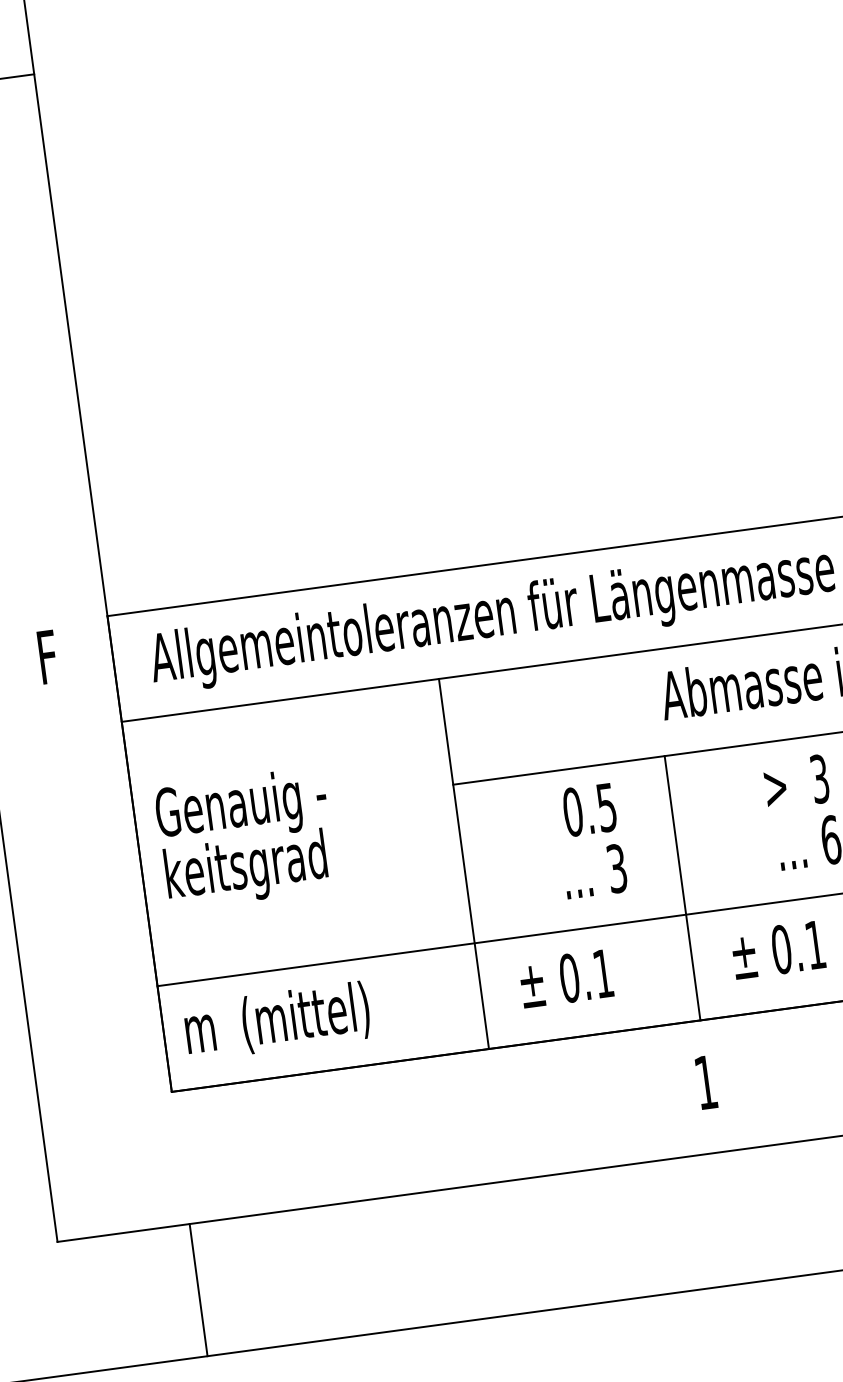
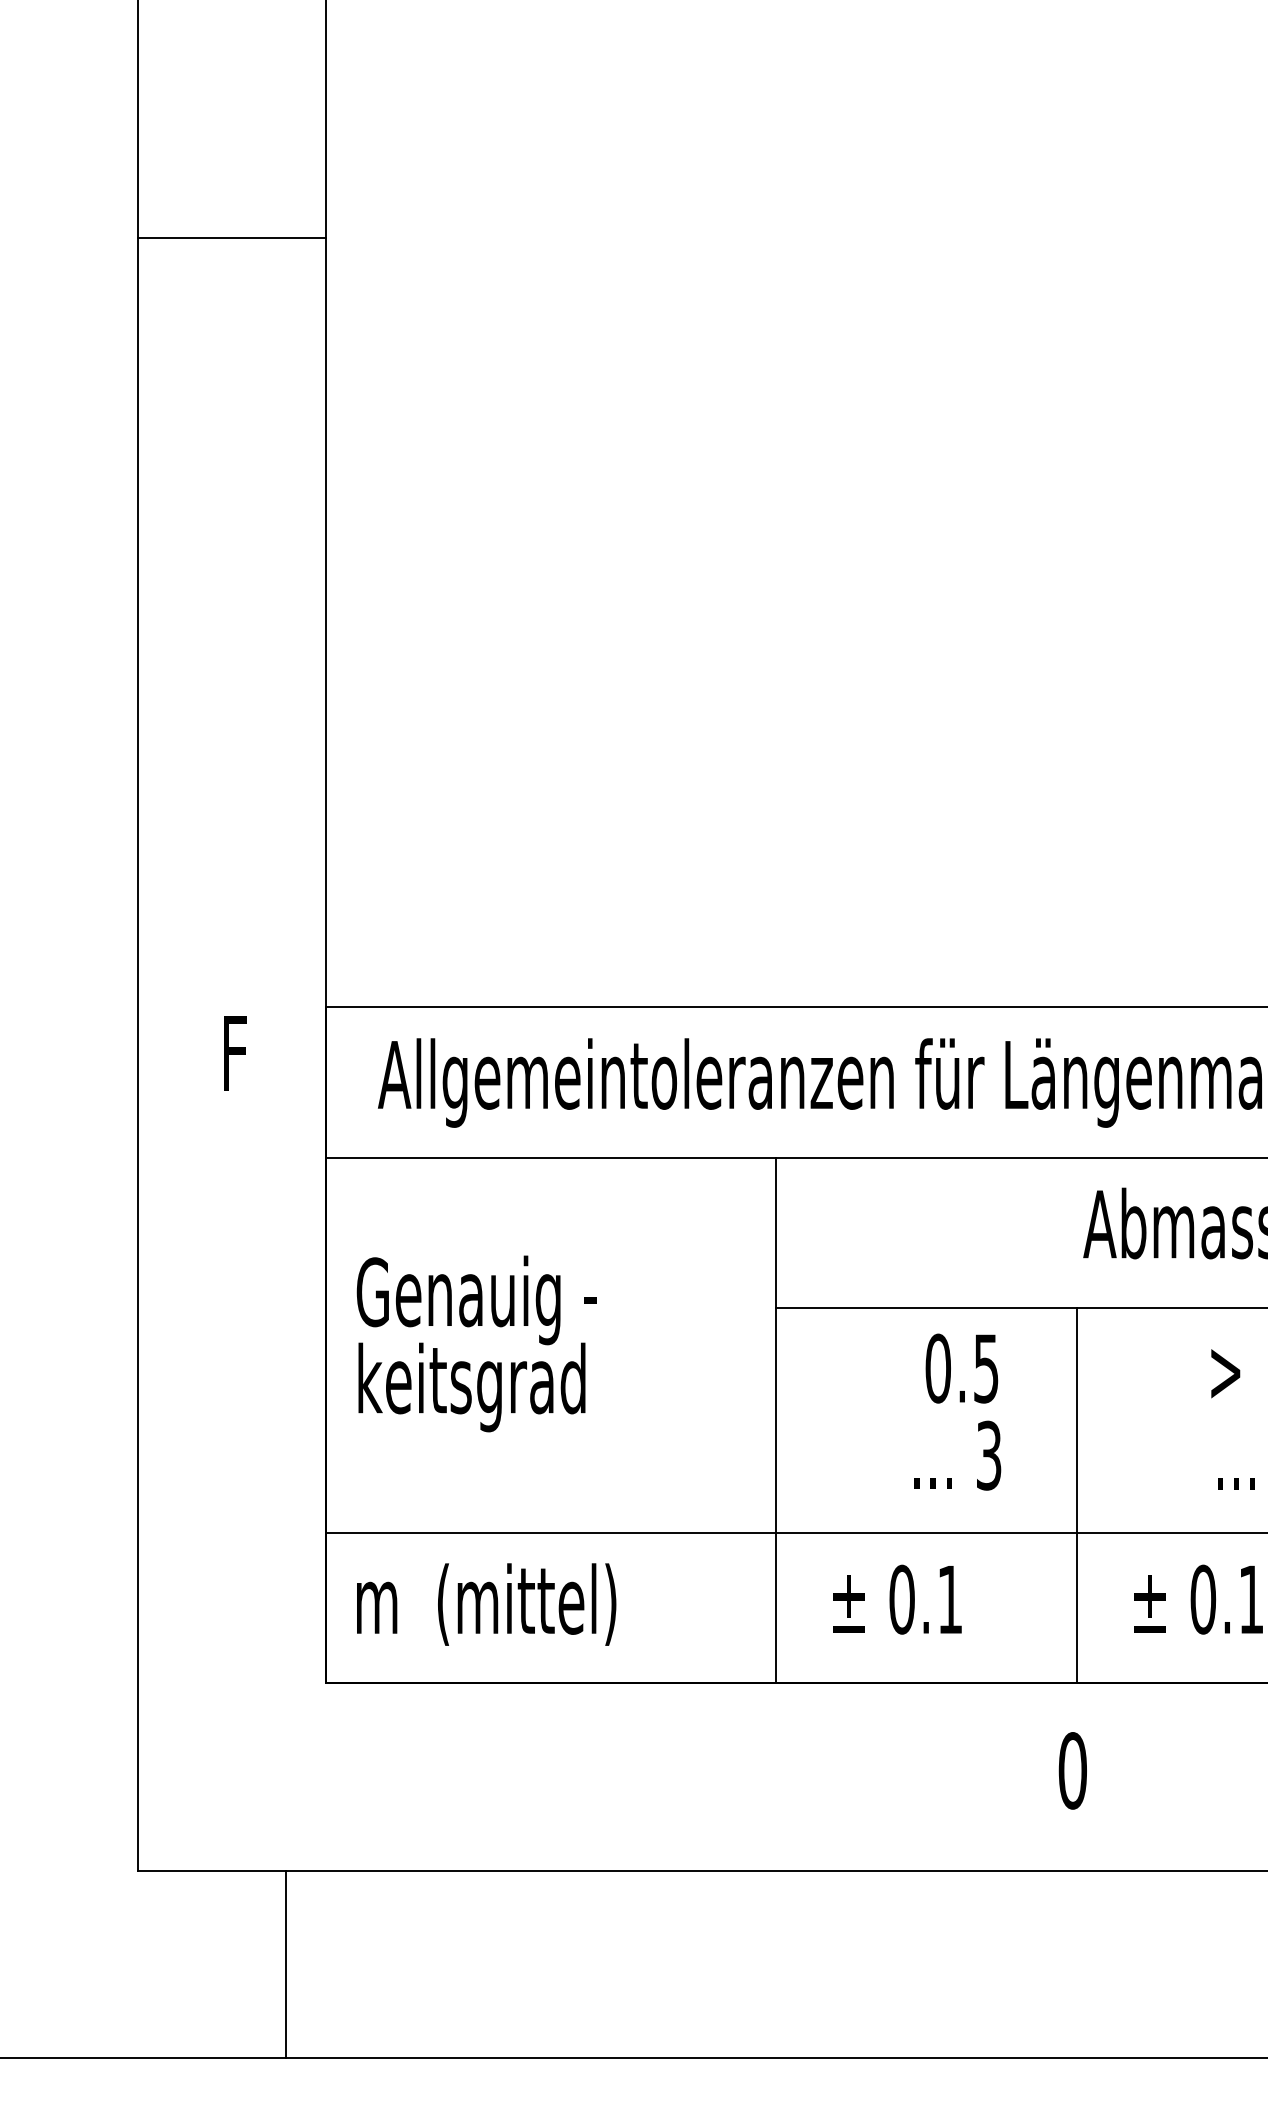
text: (705, 1082) -> (1072, 1770), 1 -> 0
line: (198, 1290) -> (285, 1964), moved

